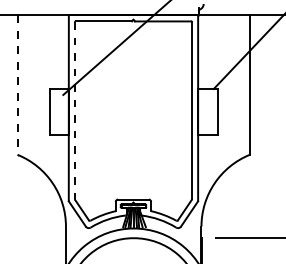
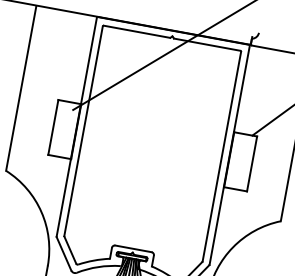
line: (17, 85) -> (21, 88), dashed -> solid
line: (74, 110) -> (83, 130), dashed -> solid

